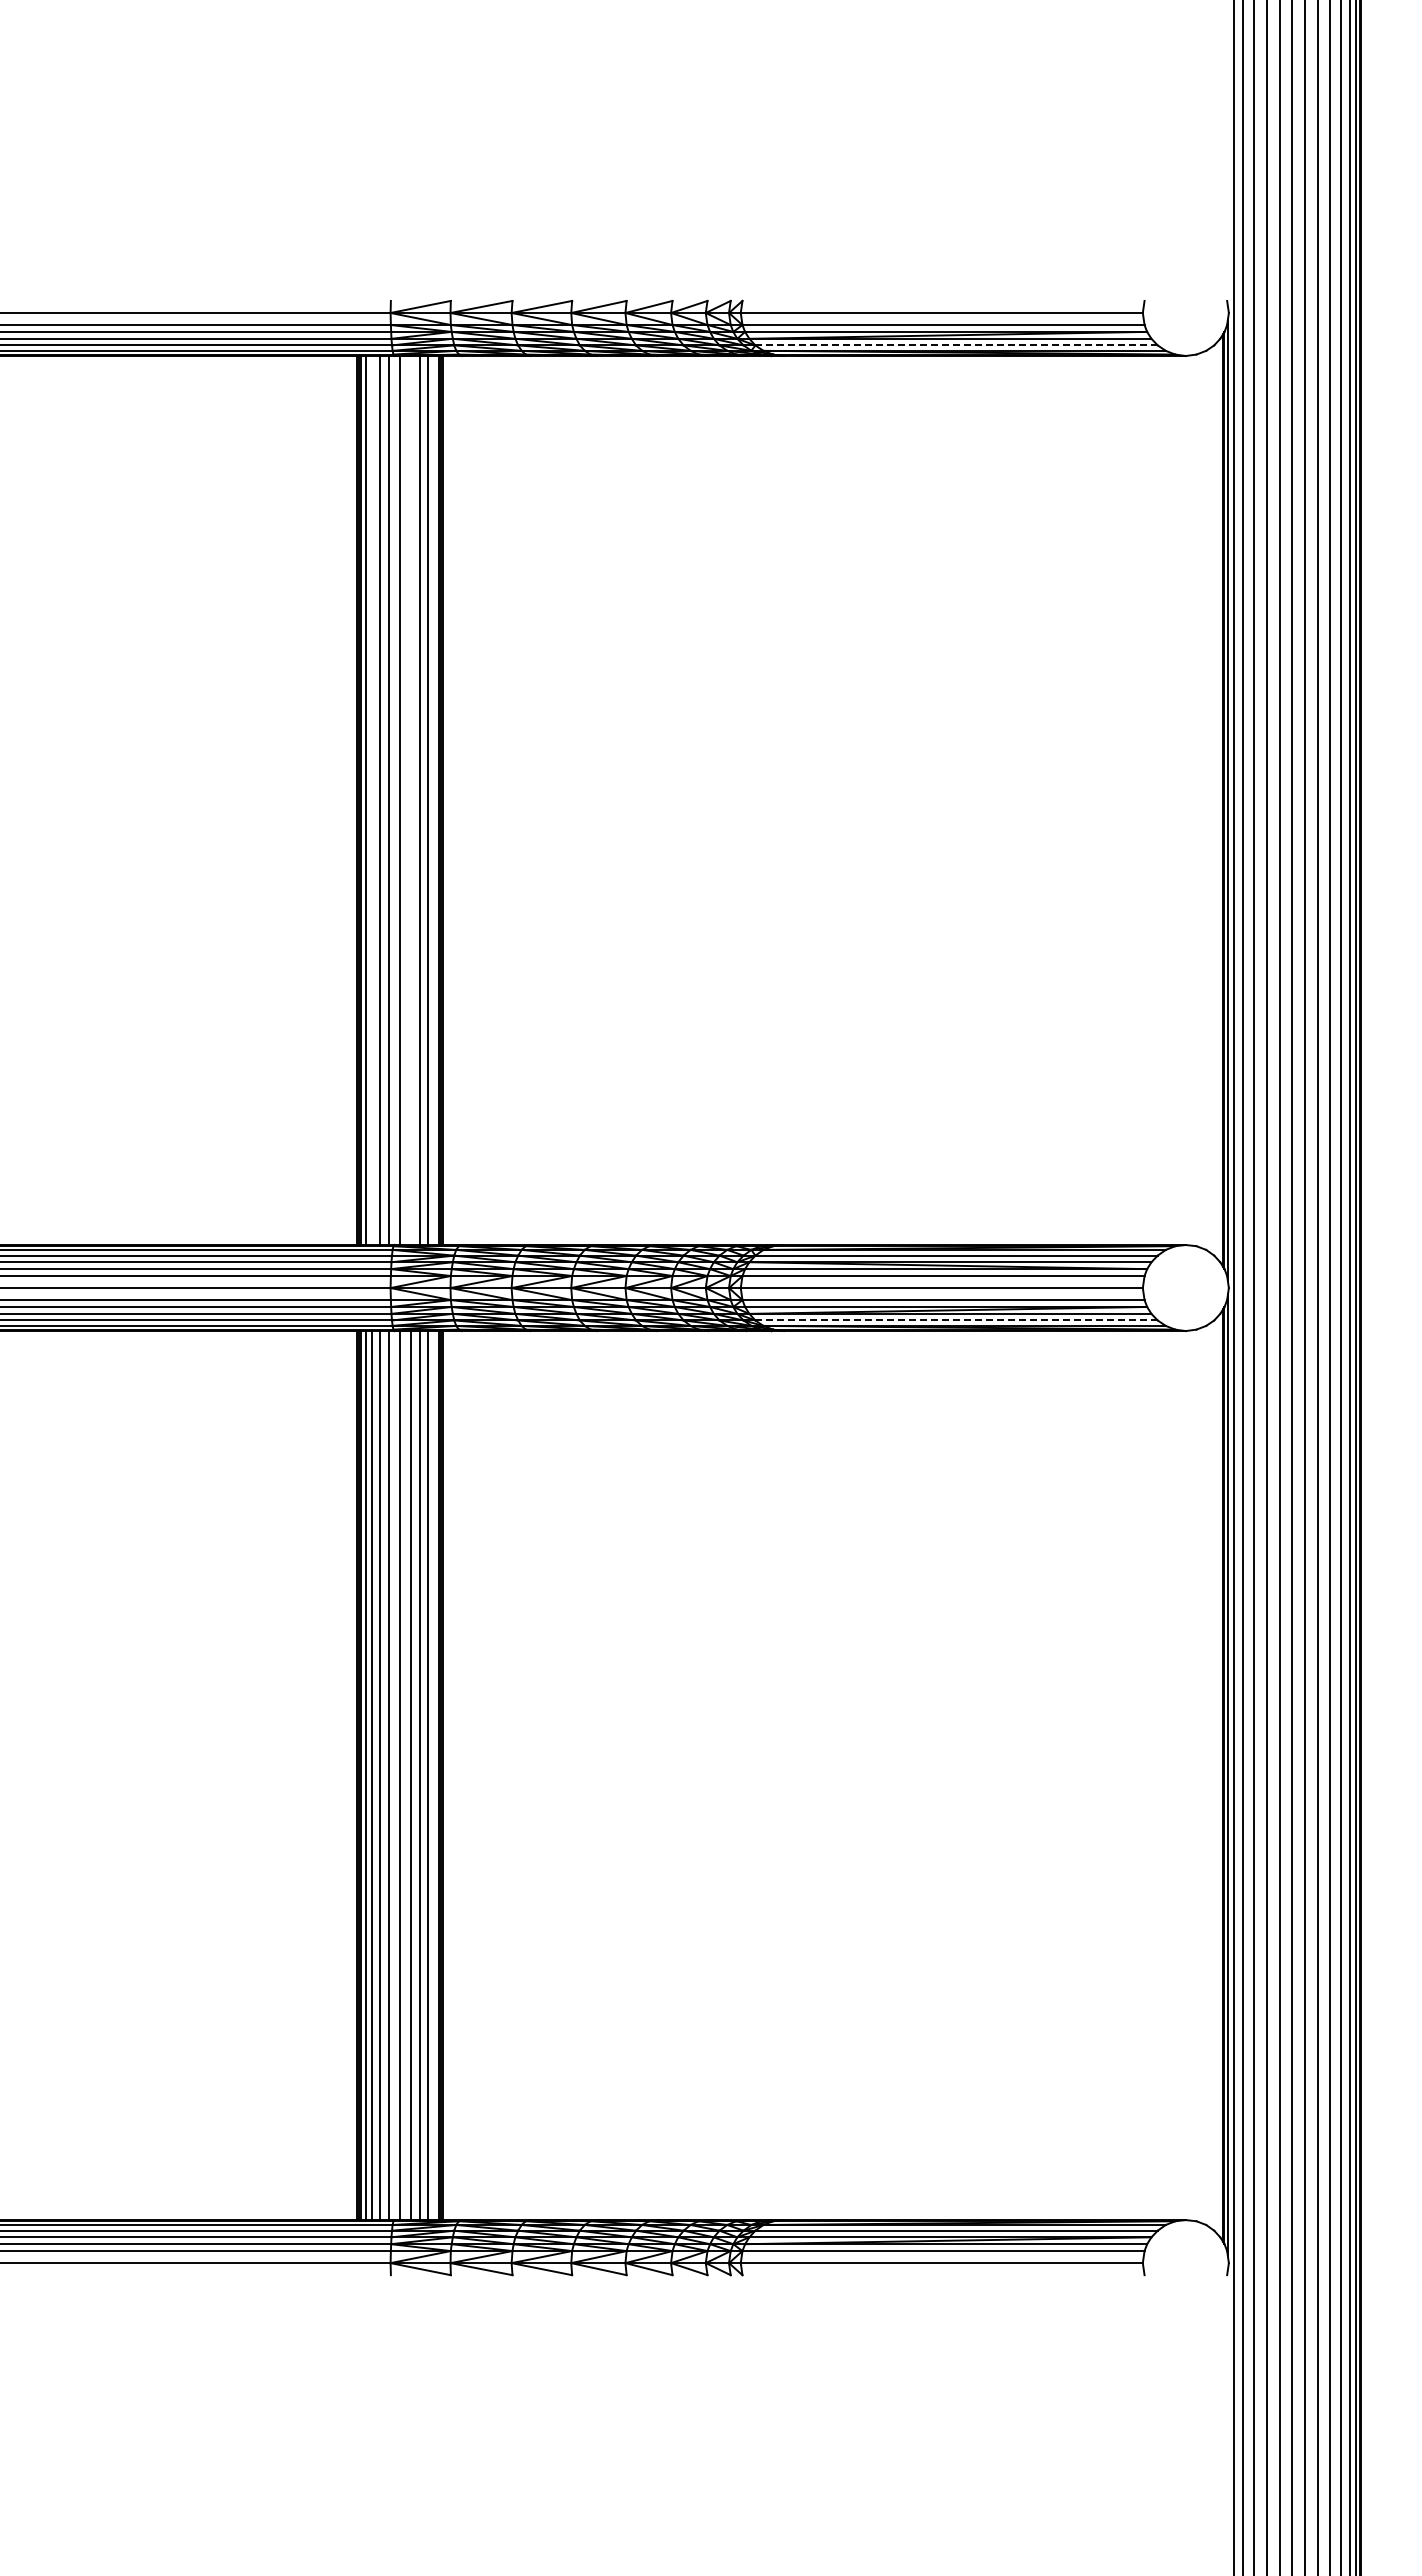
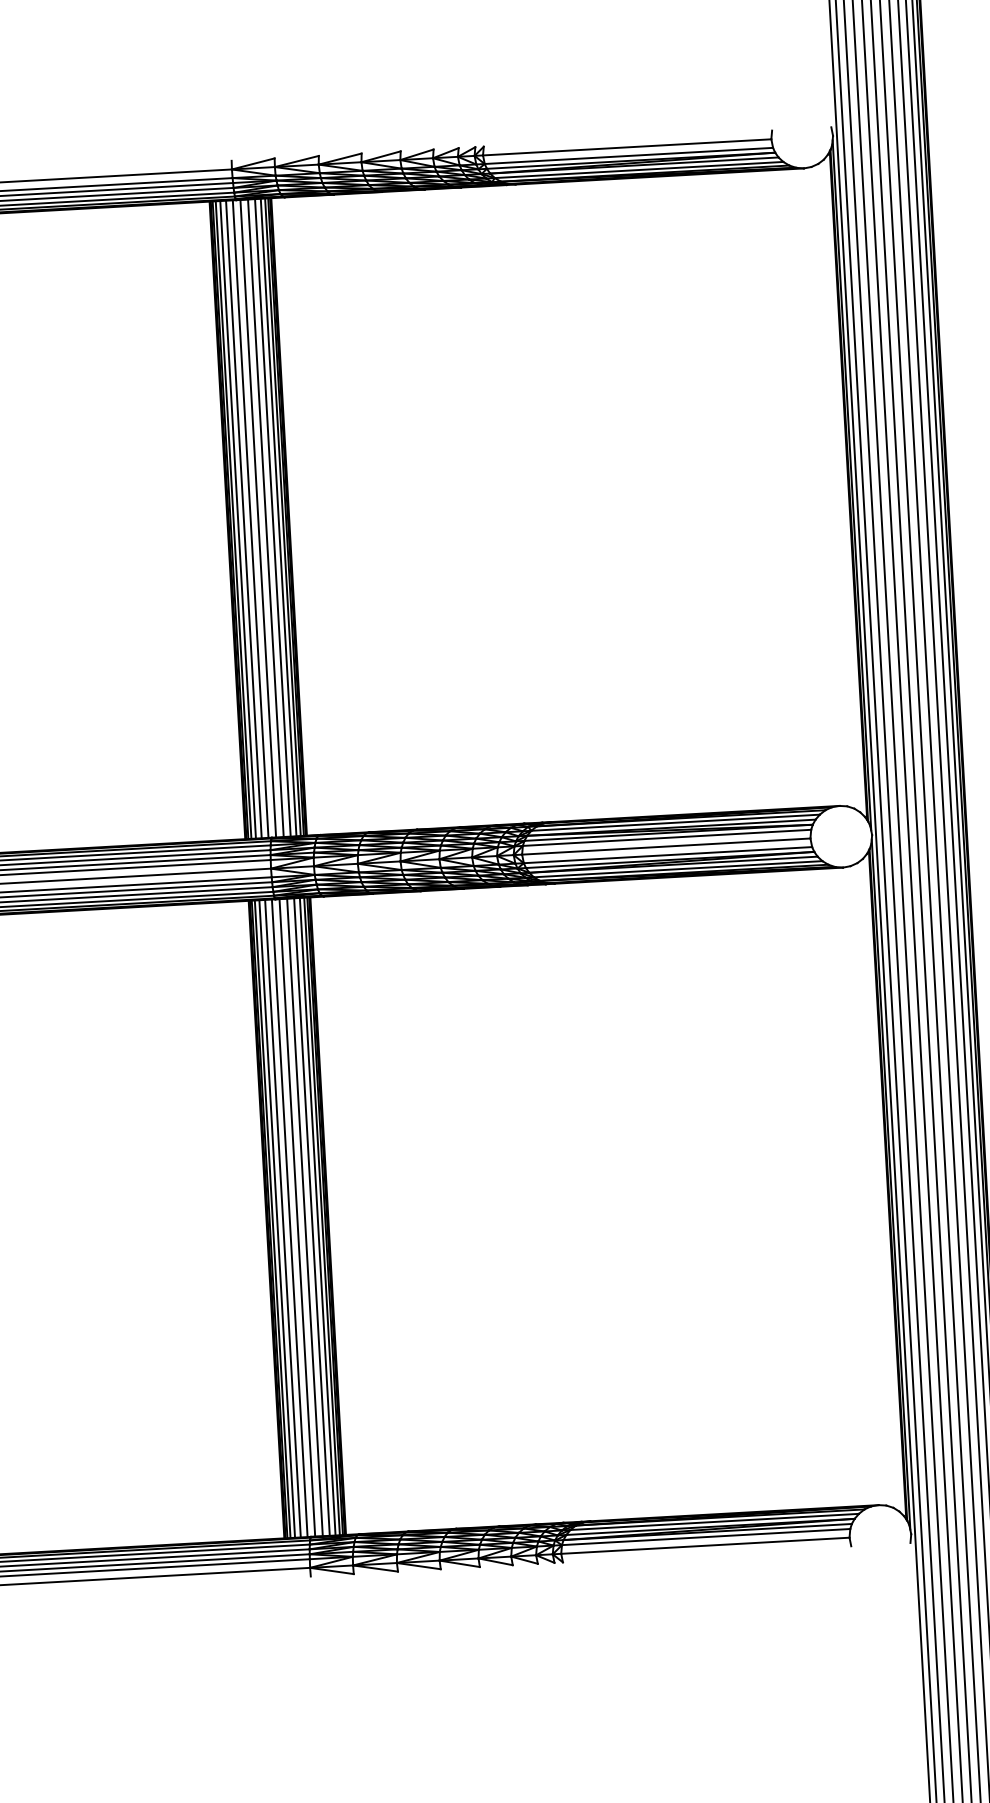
line: (956, 345) -> (639, 170), dashed -> solid
line: (371, 800) -> (237, 519), added
line: (410, 800) -> (265, 518), added
line: (434, 800) -> (282, 517), added
line: (957, 1320) -> (678, 869), dashed -> solid
line: (434, 1775) -> (322, 1216), added

